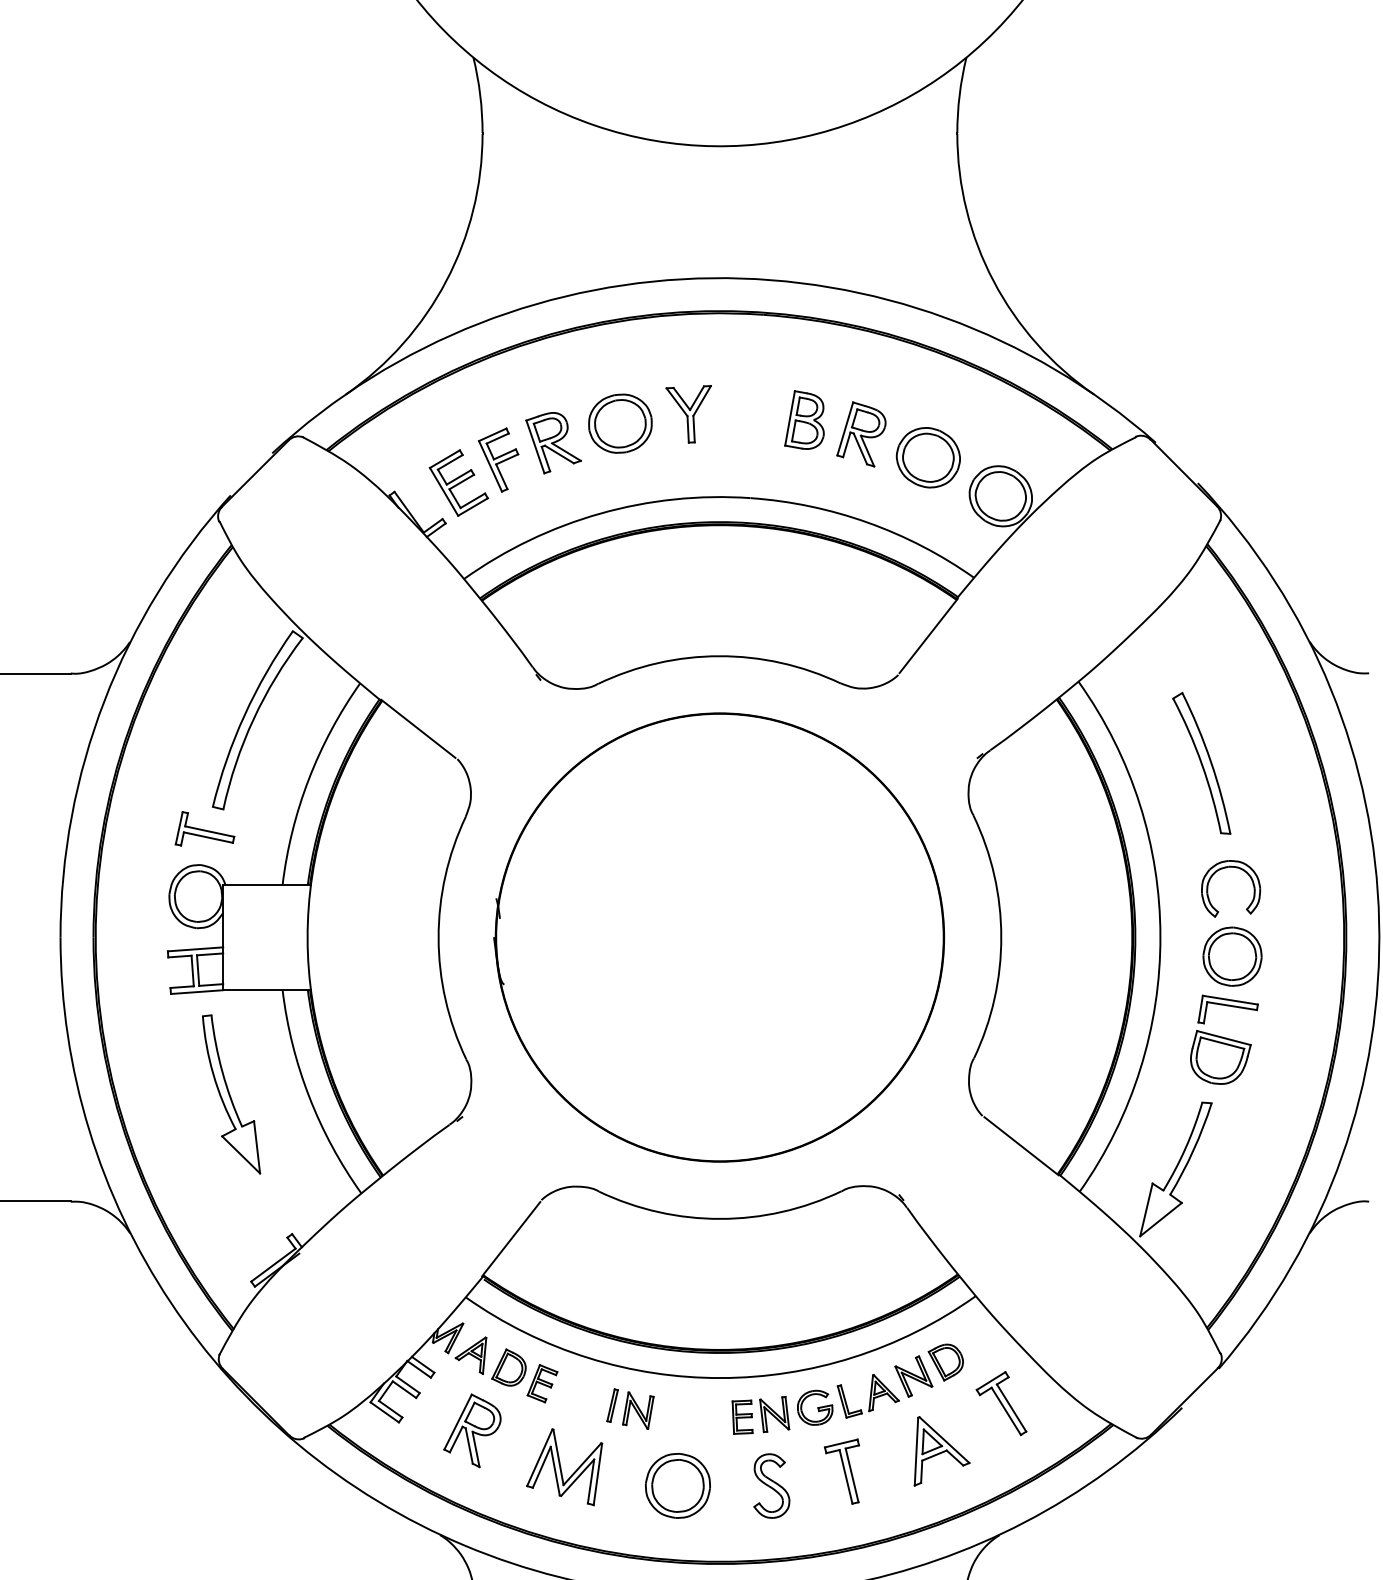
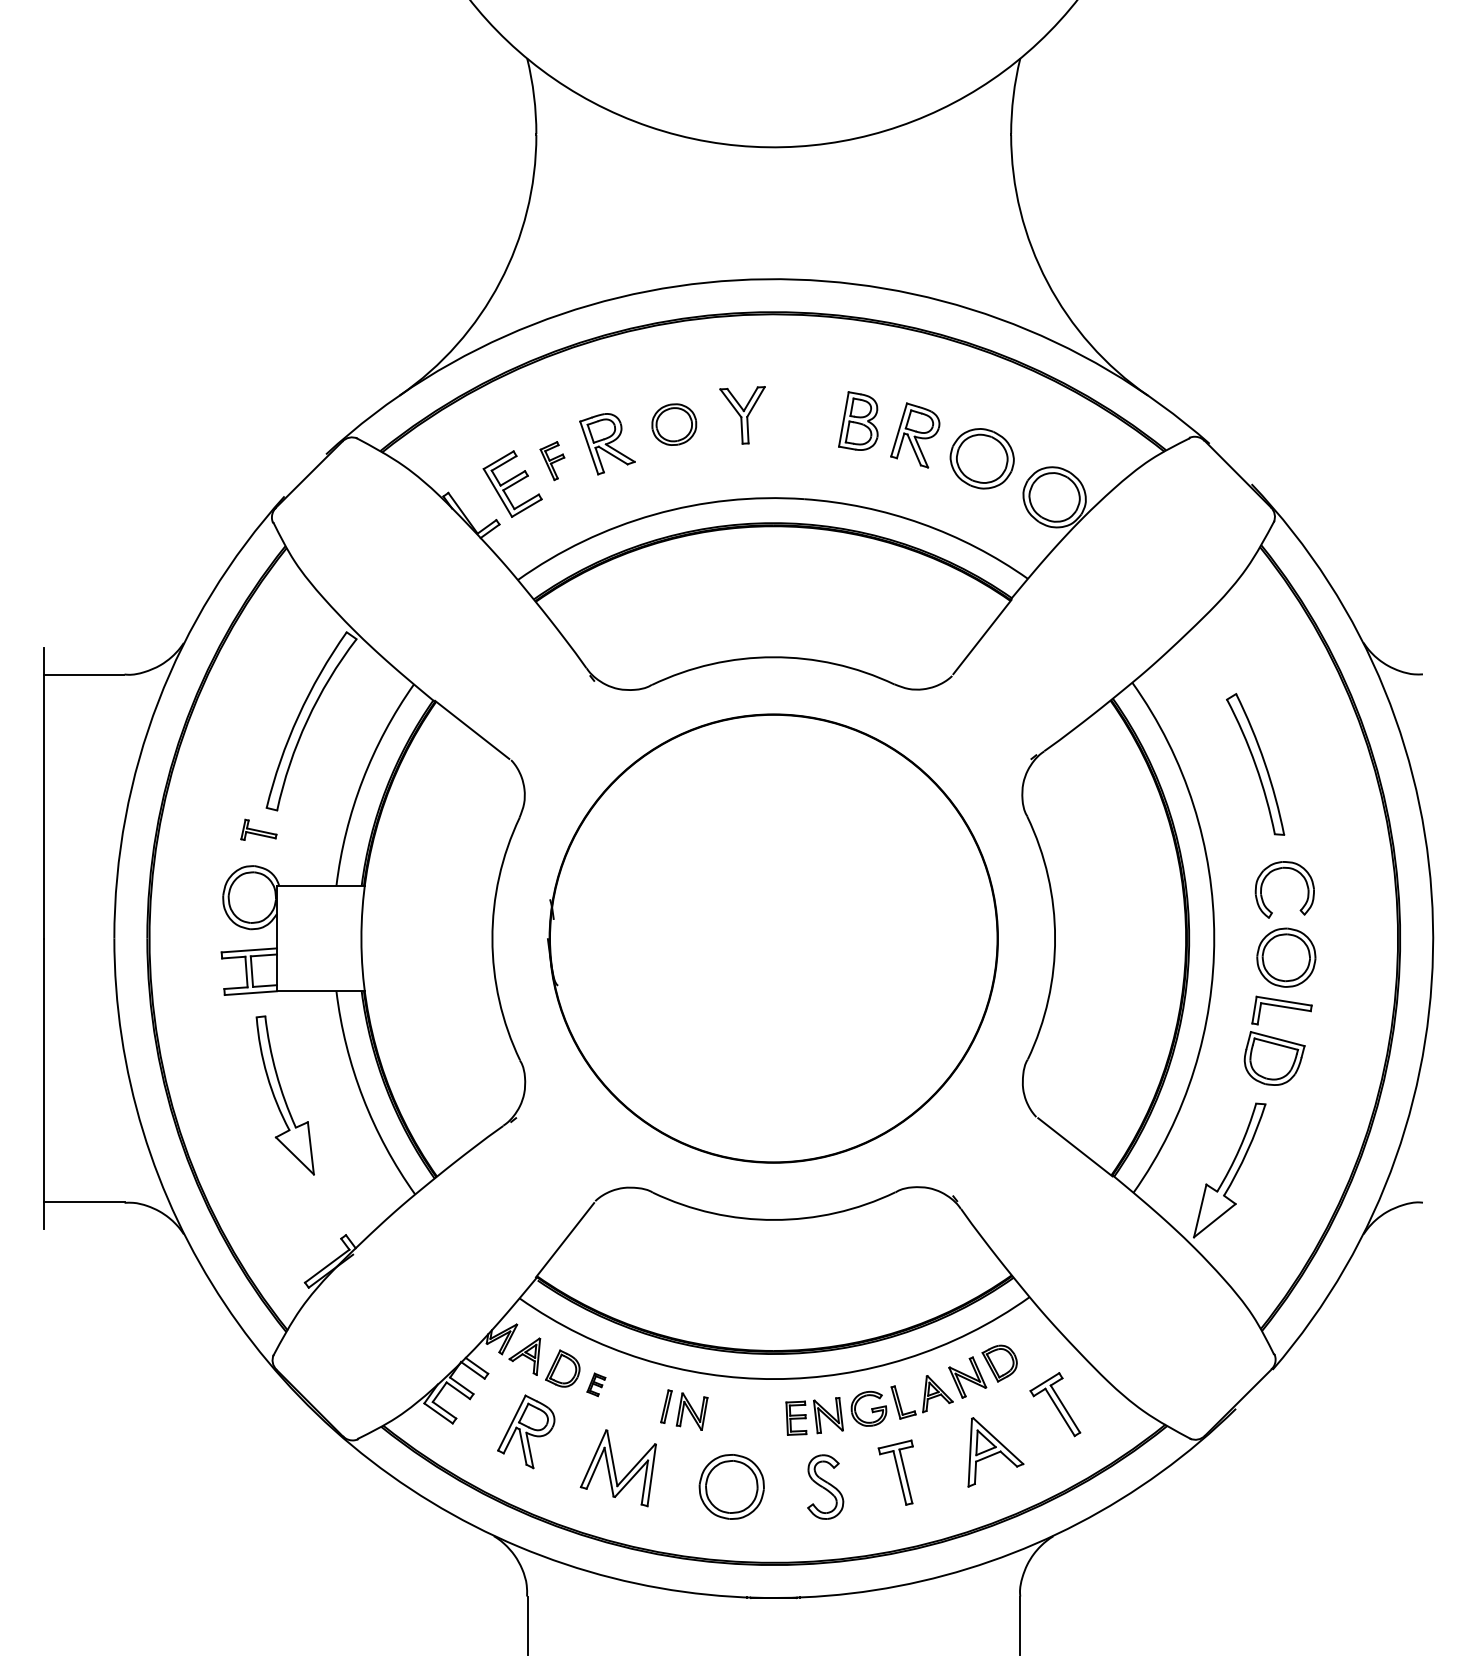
part: (620, 423) -> (674, 424), size x0.7
part: (498, 459) -> (552, 460), size x0.6
part: (204, 828) -> (258, 829), size x0.6
part: (542, 1383) -> (596, 1384), size x0.6

